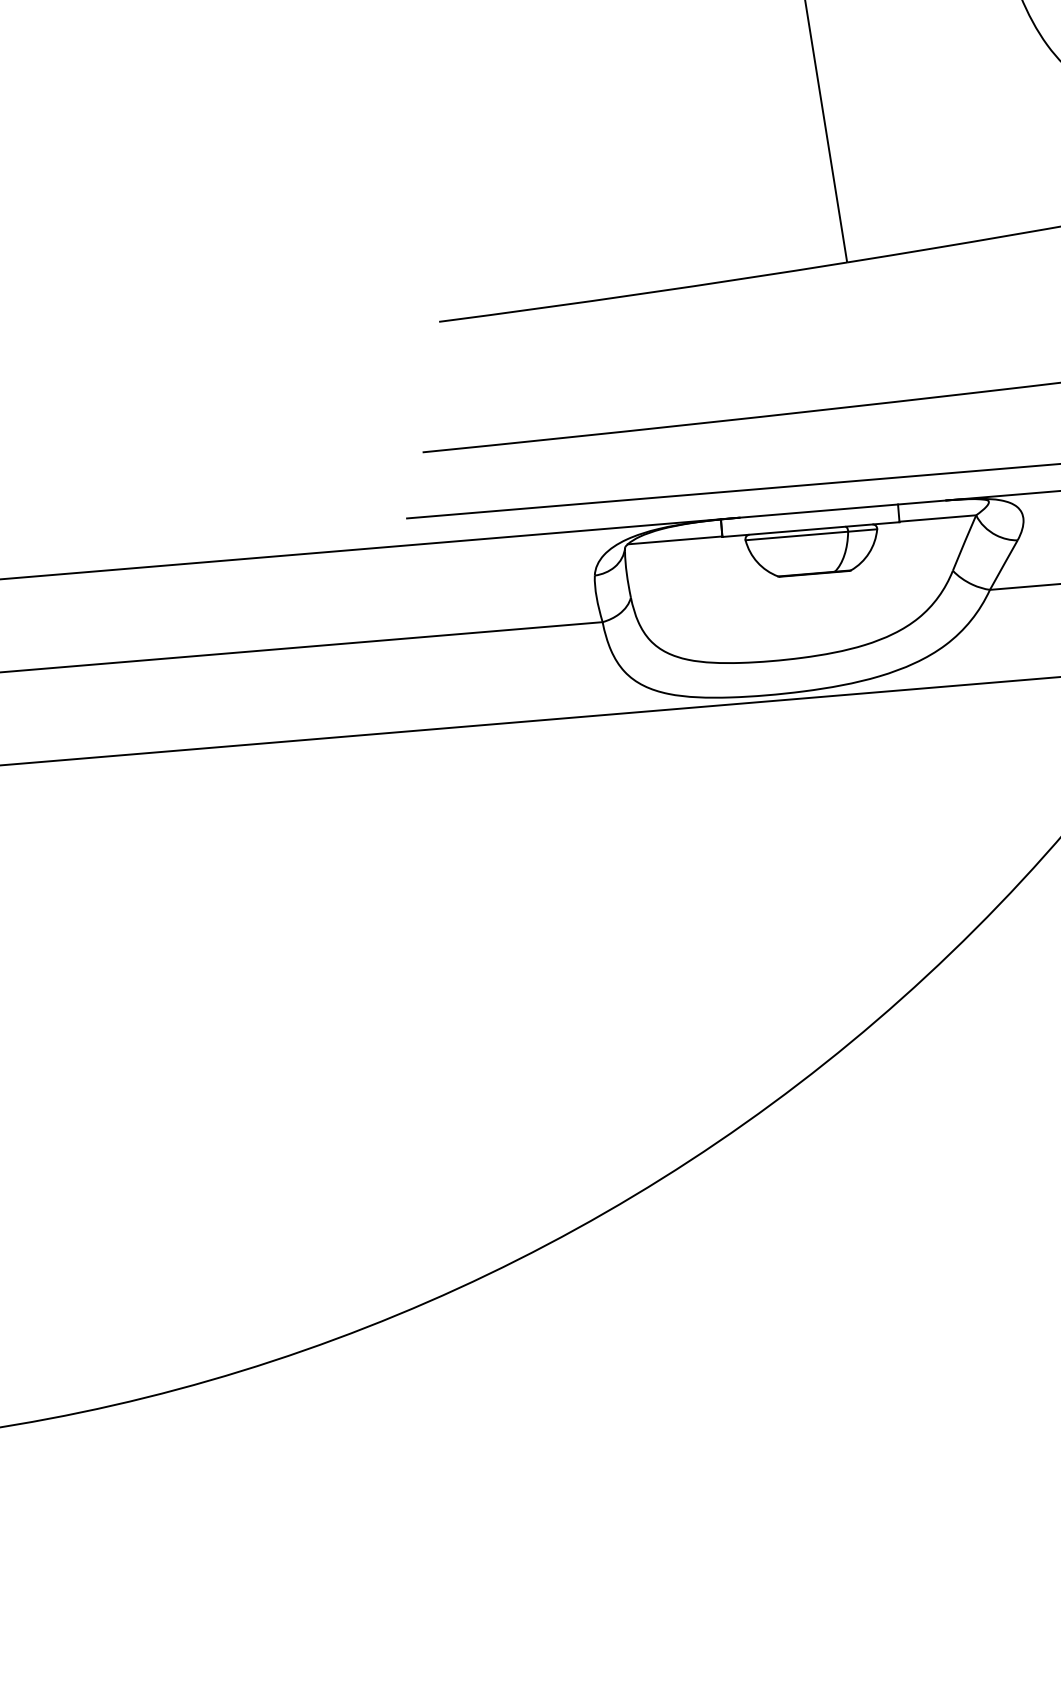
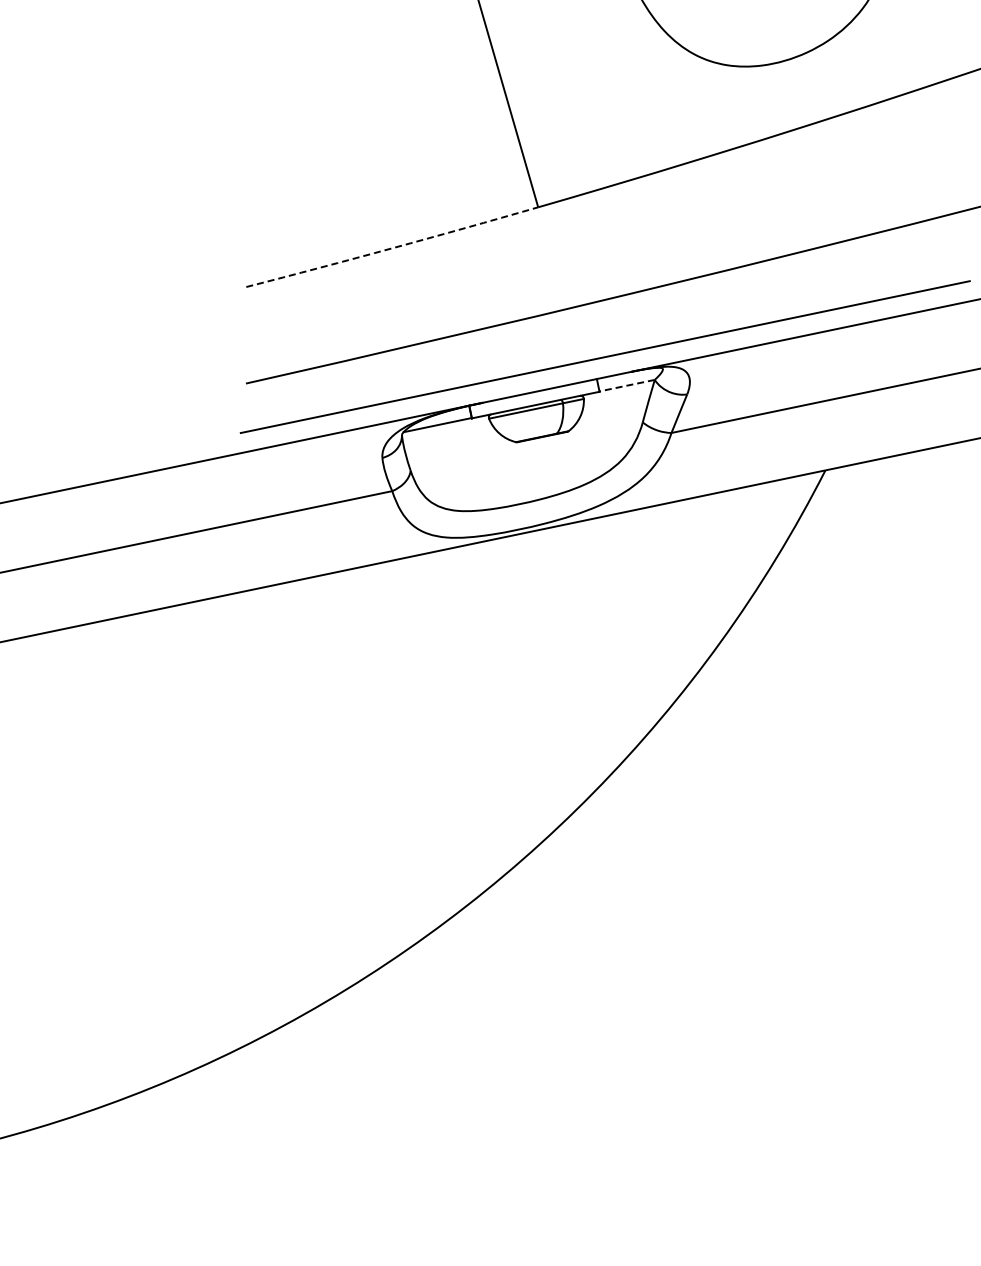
arc: (643, 293) -> (392, 248), solid -> dashed
line: (937, 518) -> (626, 385), solid -> dashed

